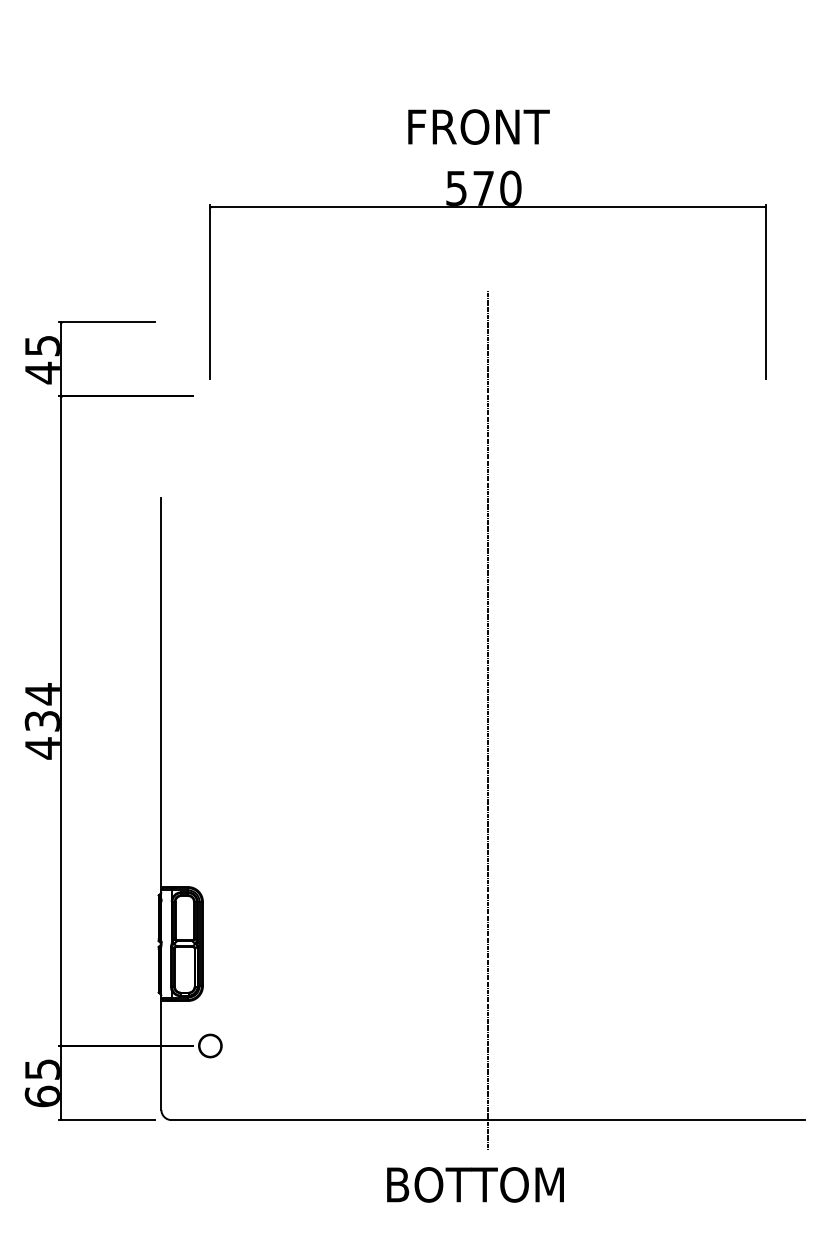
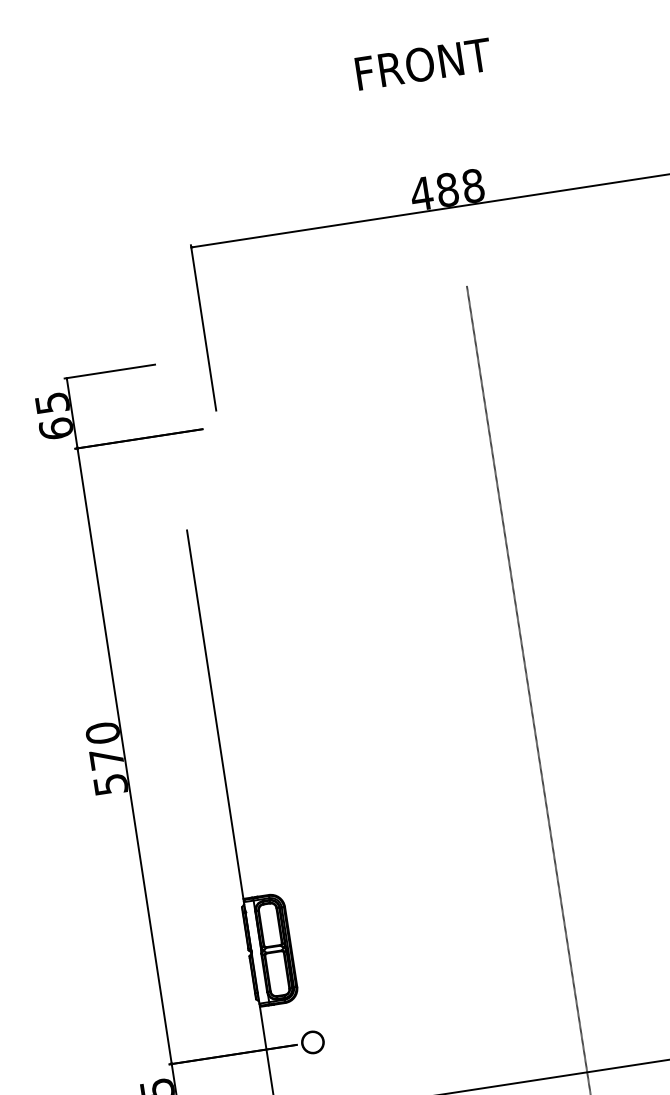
text: (478, 126) -> (423, 63), moved
text: (483, 187) -> (447, 189), 570 -> 488
text: (41, 372) -> (55, 428), 45 -> 65
text: (41, 721) -> (105, 759), 434 -> 570

